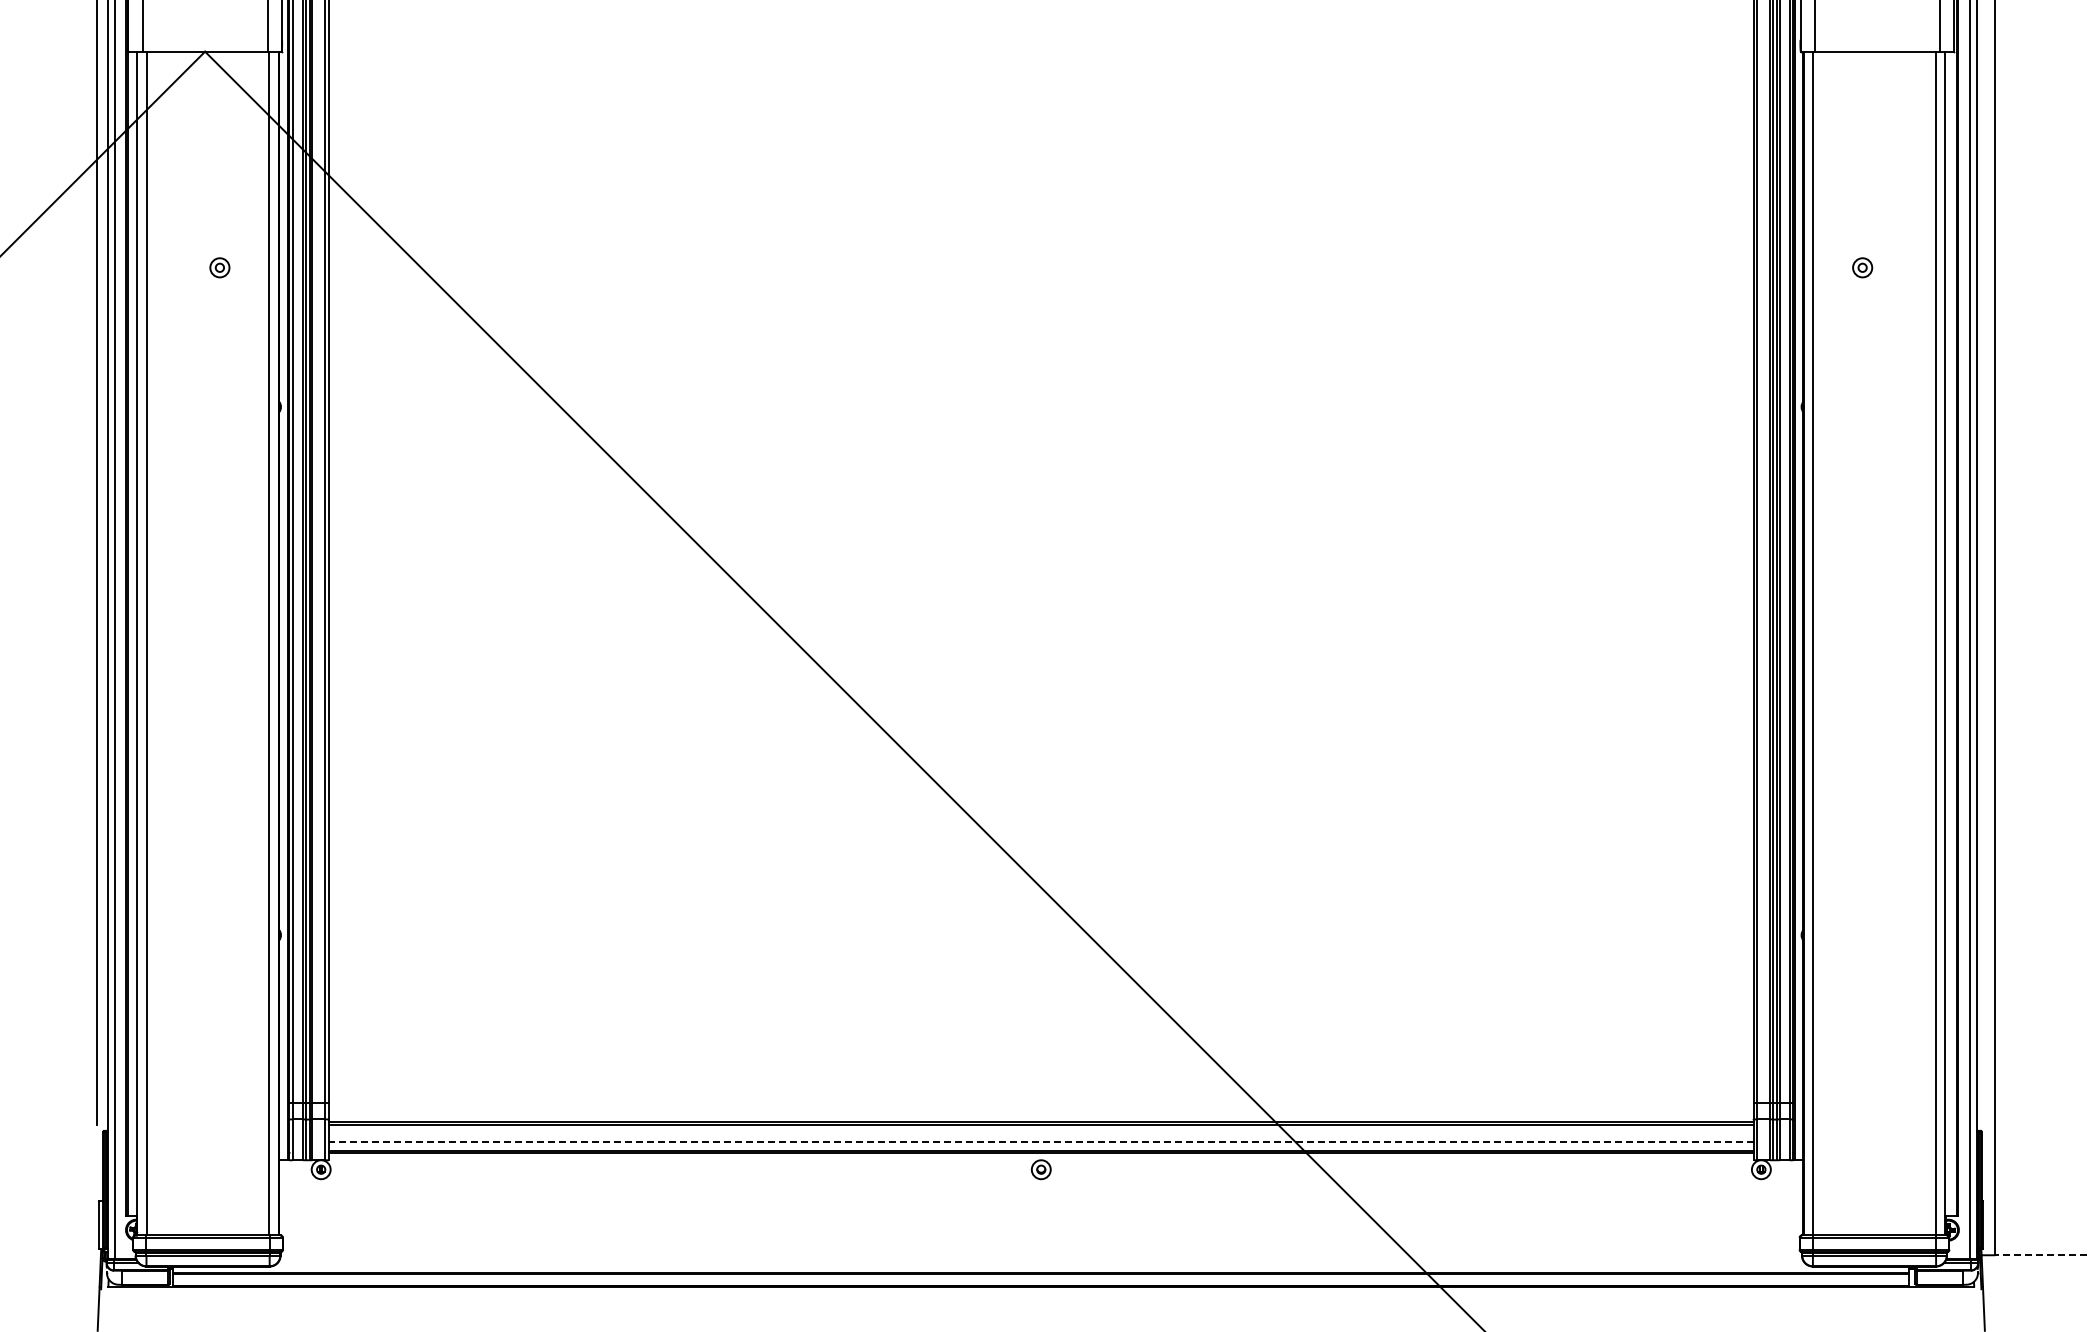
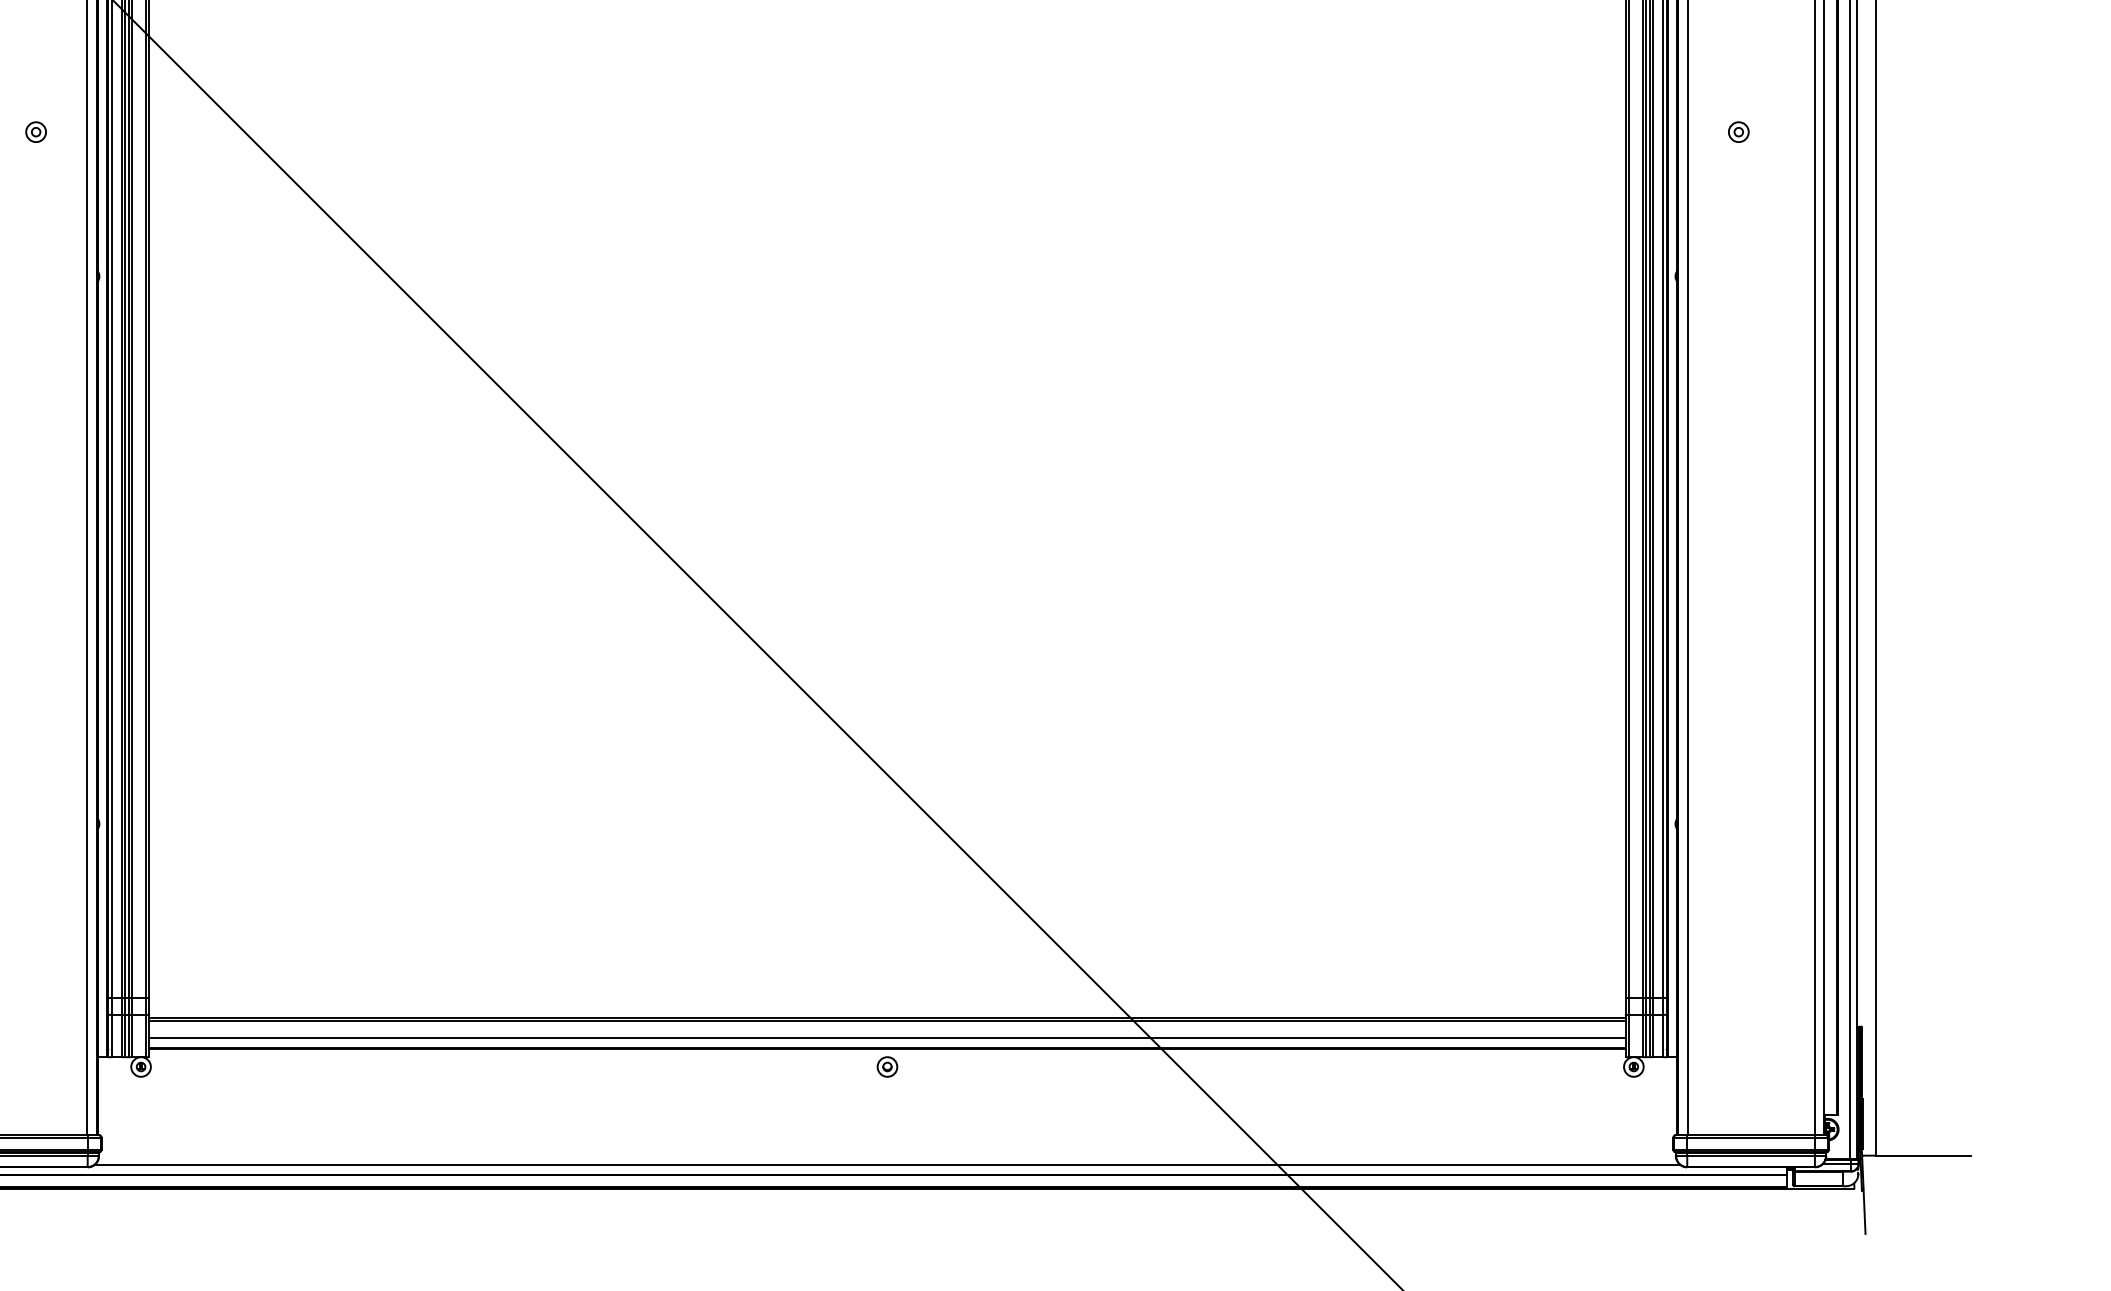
line: (1040, 1142) -> (886, 1038), dashed -> solid
line: (2040, 1255) -> (1923, 1155), dashed -> solid
line: (1040, 1264) -> (886, 1165), added

